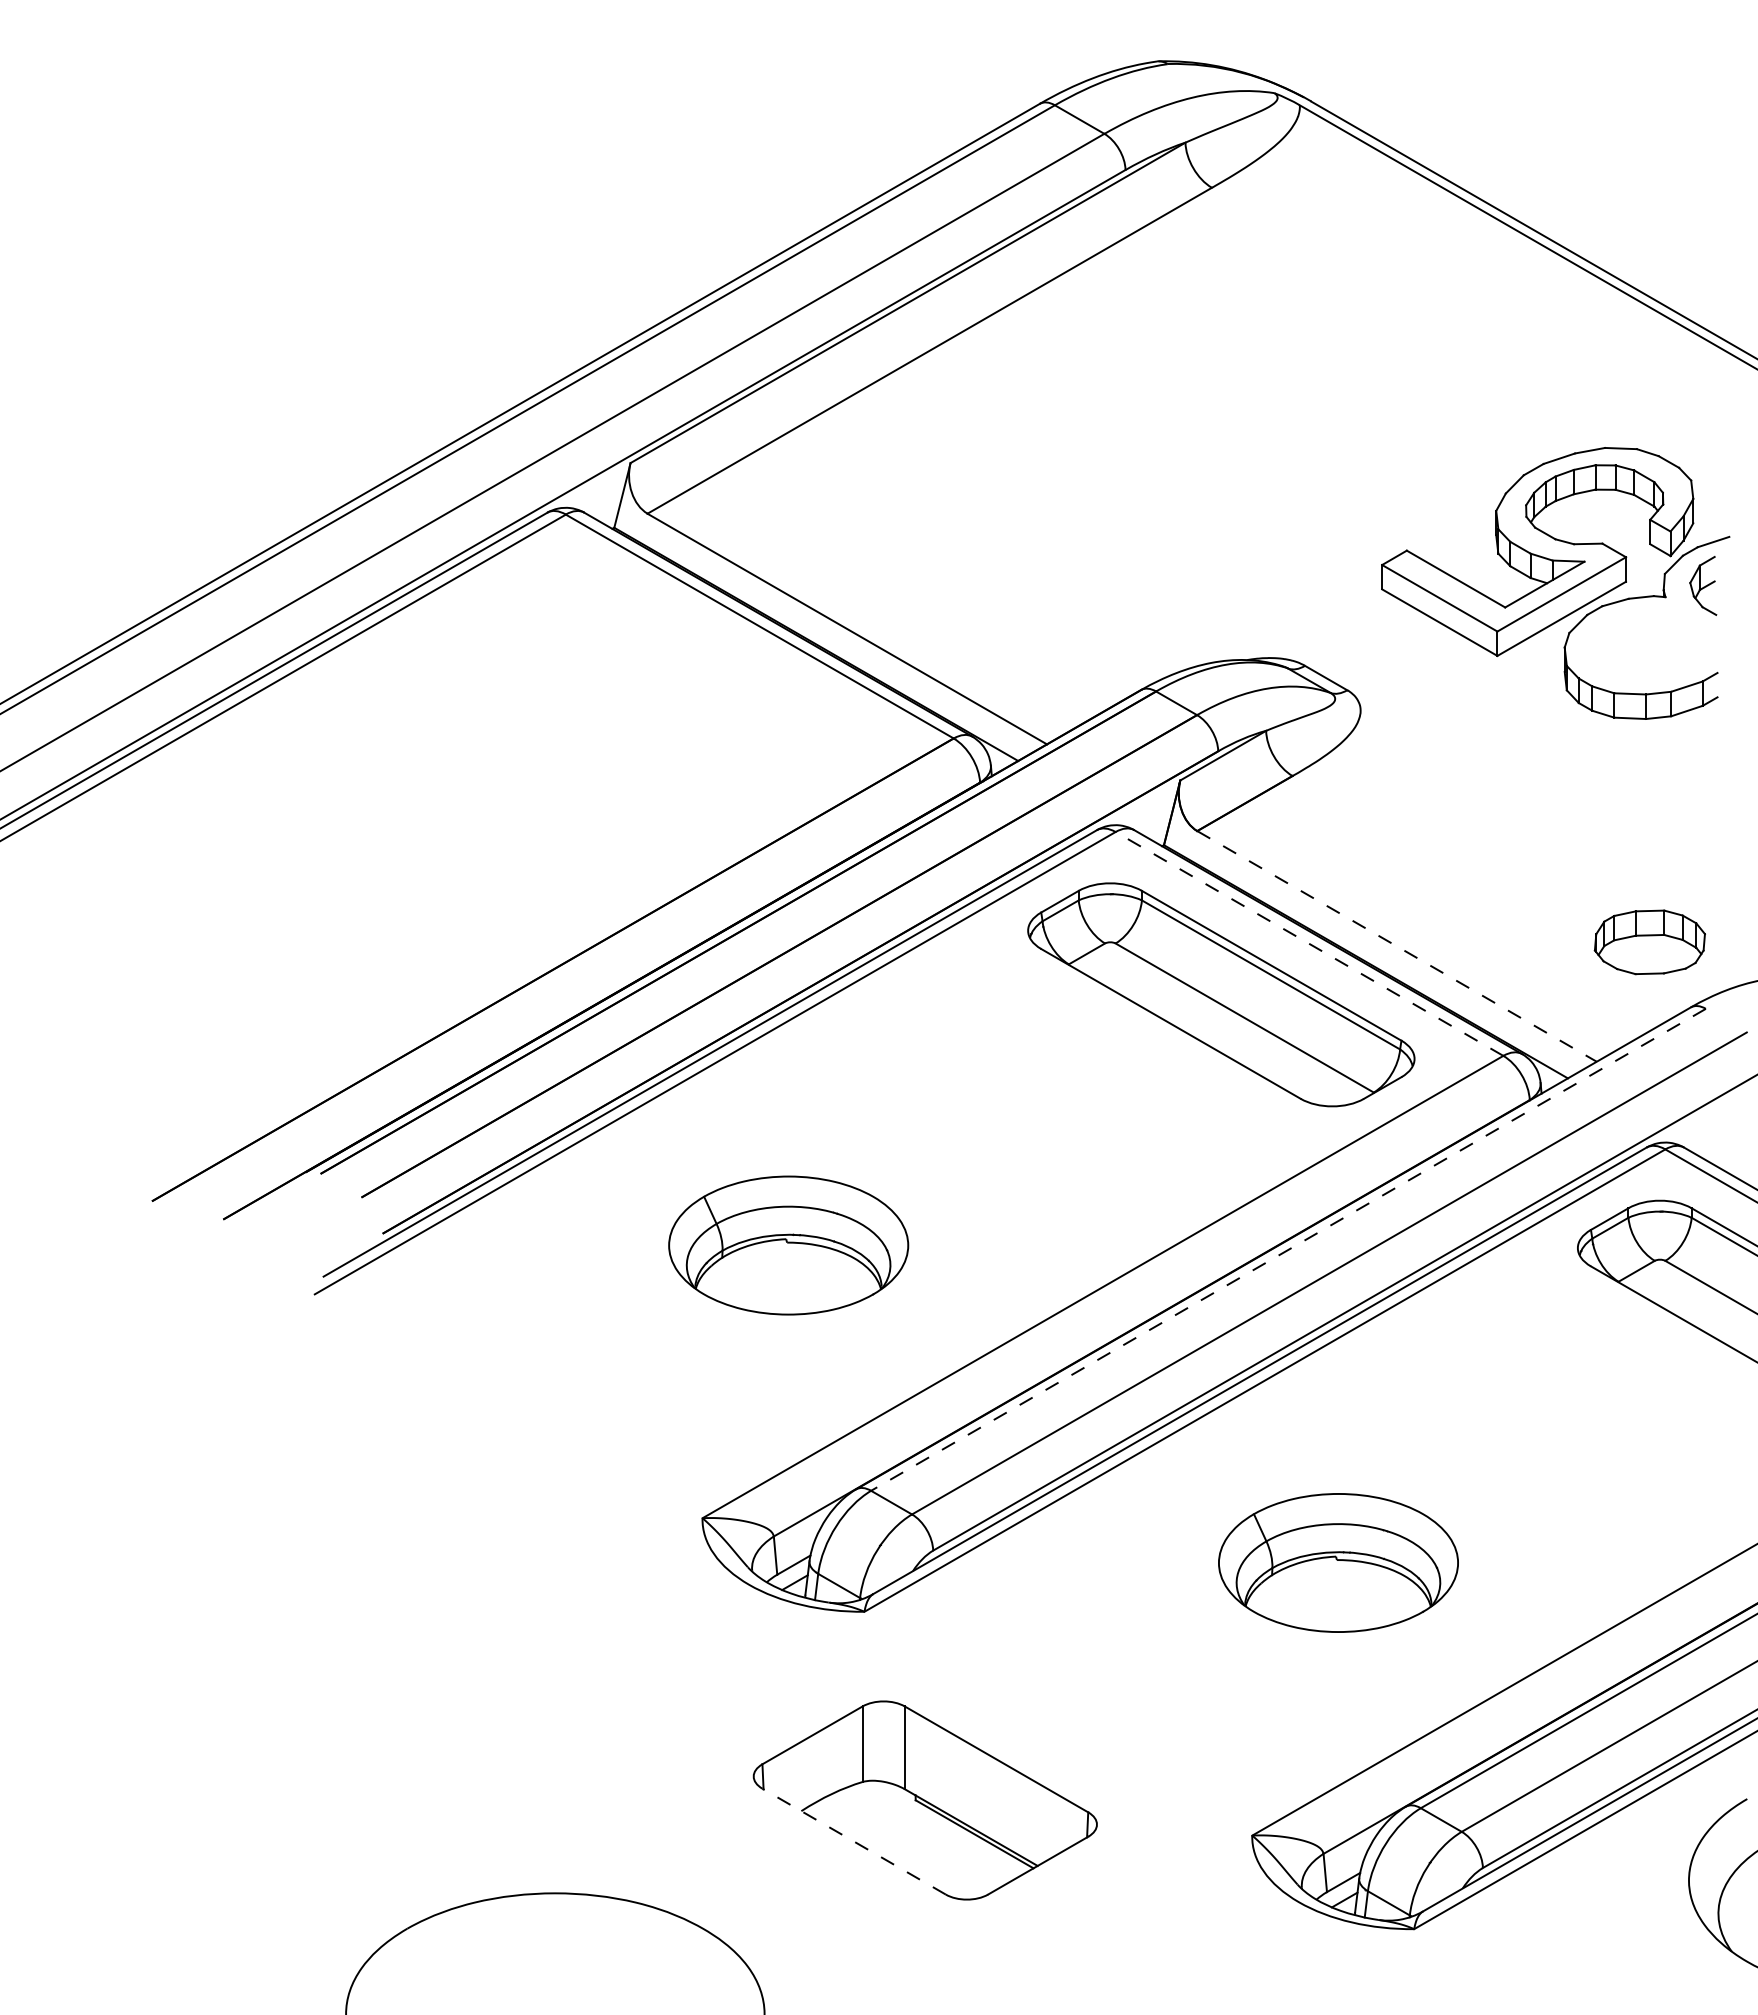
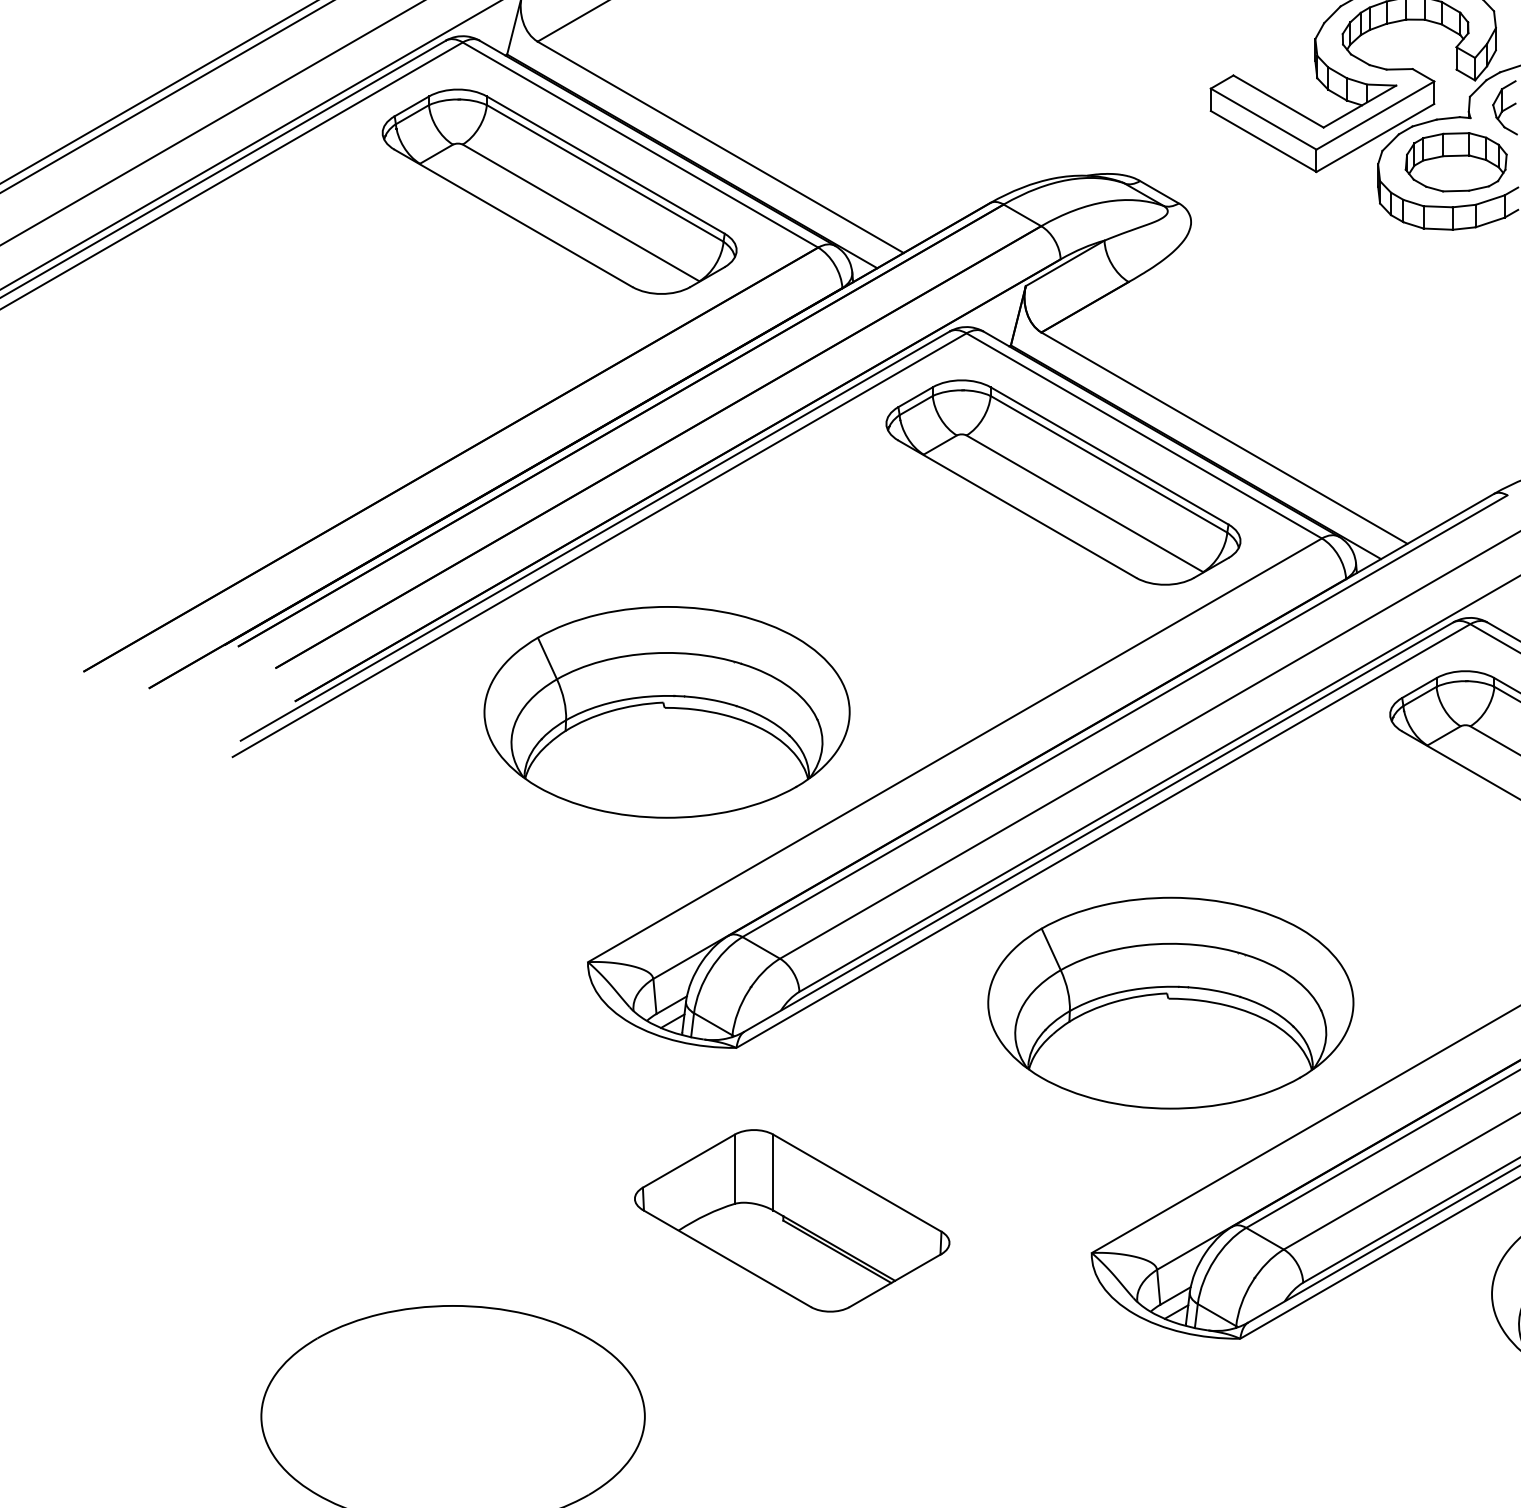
part: (671, 677) -> (559, 191), added
part: (1649, 942) -> (1455, 162), moved
line: (1309, 943) -> (1144, 435), dashed -> solid
line: (1397, 946) -> (1224, 438), dashed -> solid
part: (788, 1245) -> (666, 712), size x1.67
line: (1288, 1249) -> (1125, 715), dashed -> solid
part: (1338, 1562) -> (1170, 1002), size x1.67
line: (854, 1841) -> (727, 1258), dashed -> solid

